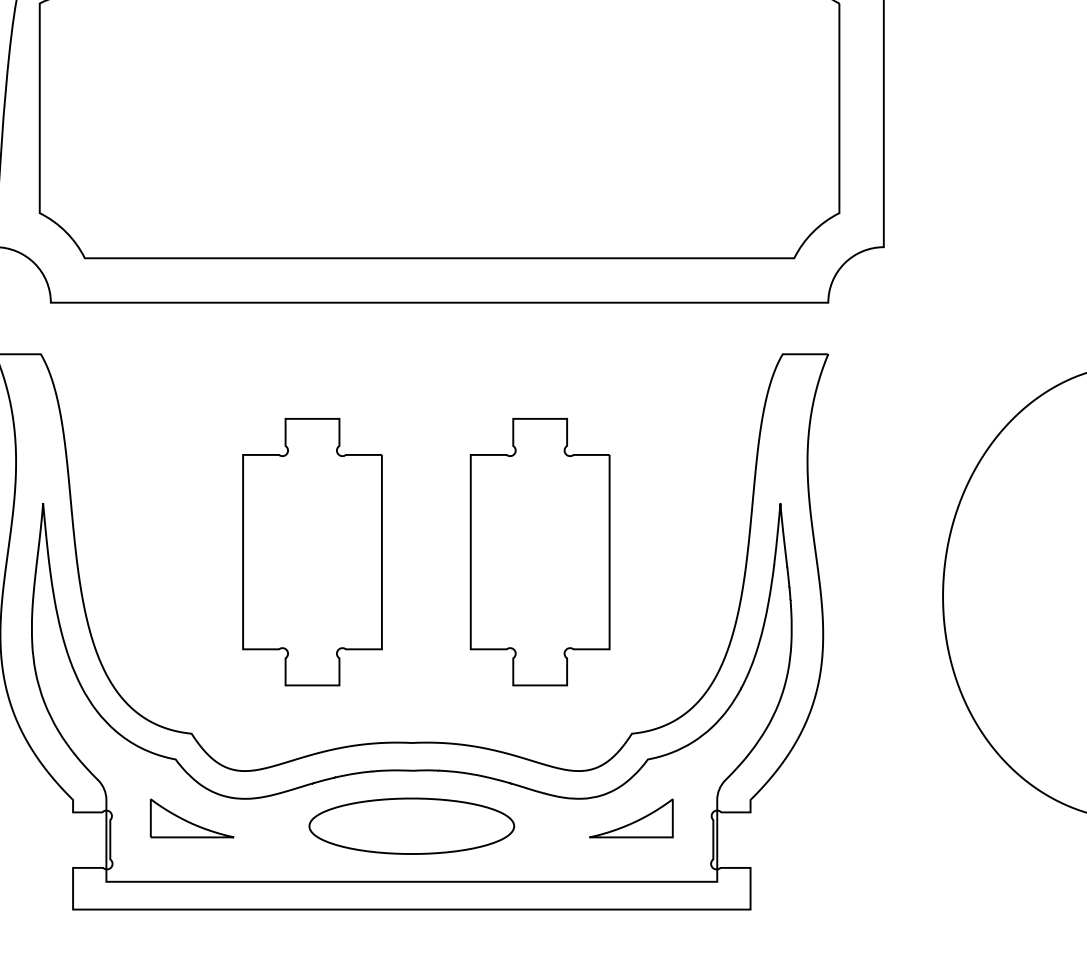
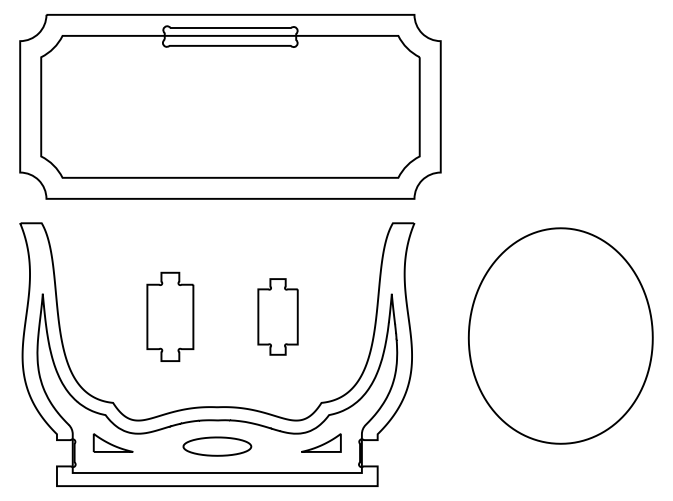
part: (312, 551) -> (170, 316), size x0.7
part: (538, 551) -> (277, 316), size x0.6
part: (412, 825) -> (217, 446), size x0.7

